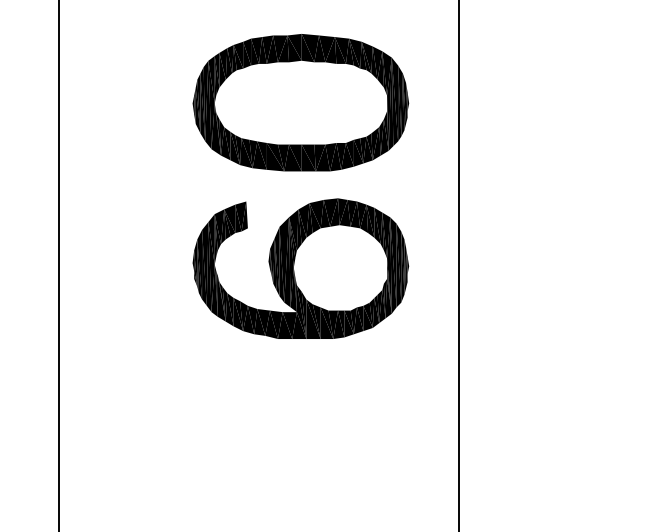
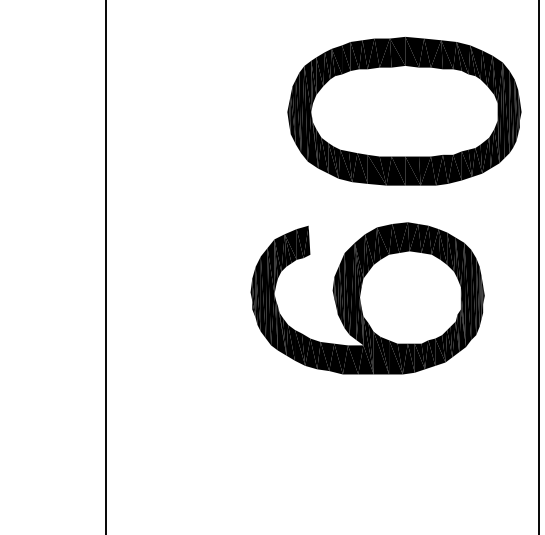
part: (300, 102) -> (404, 111), moved

